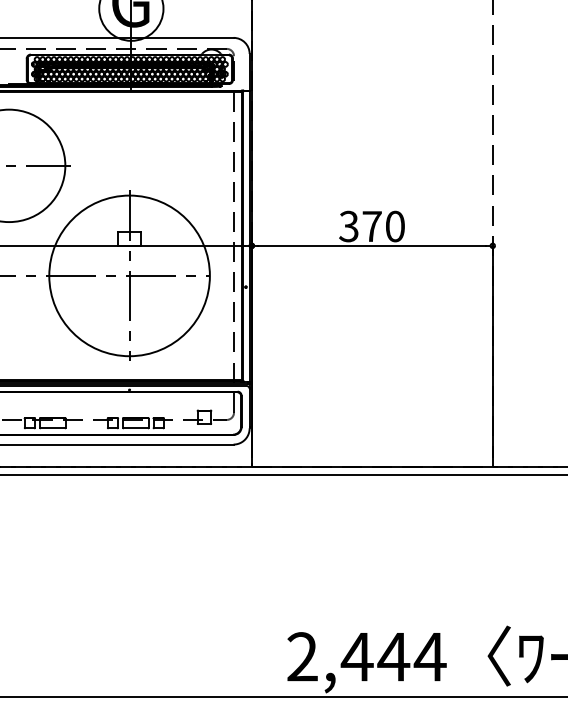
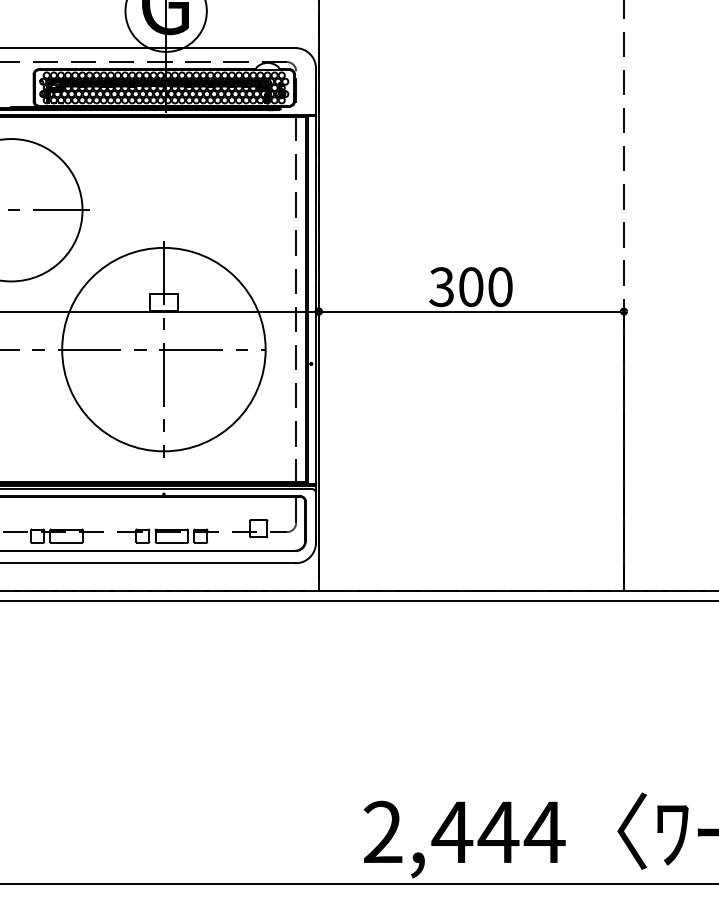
text: (371, 226) -> (470, 287), 370 -> 300

